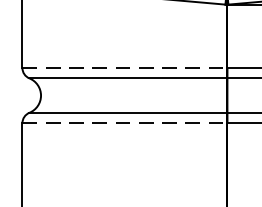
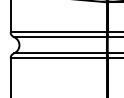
line: (125, 68) -> (59, 32), dashed -> solid
line: (125, 123) -> (59, 58), dashed -> solid

